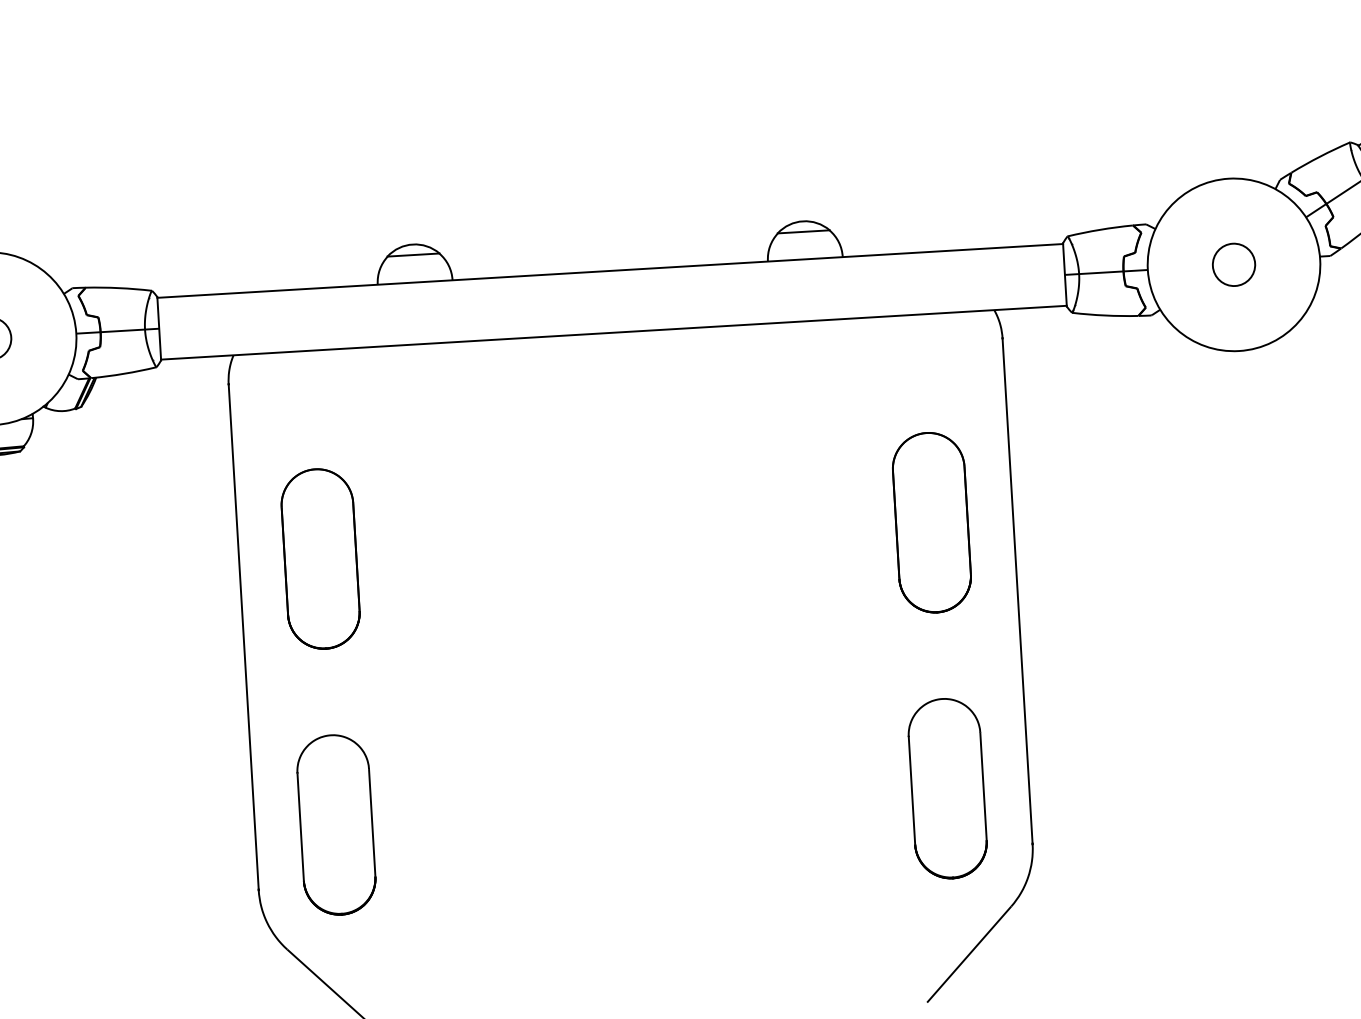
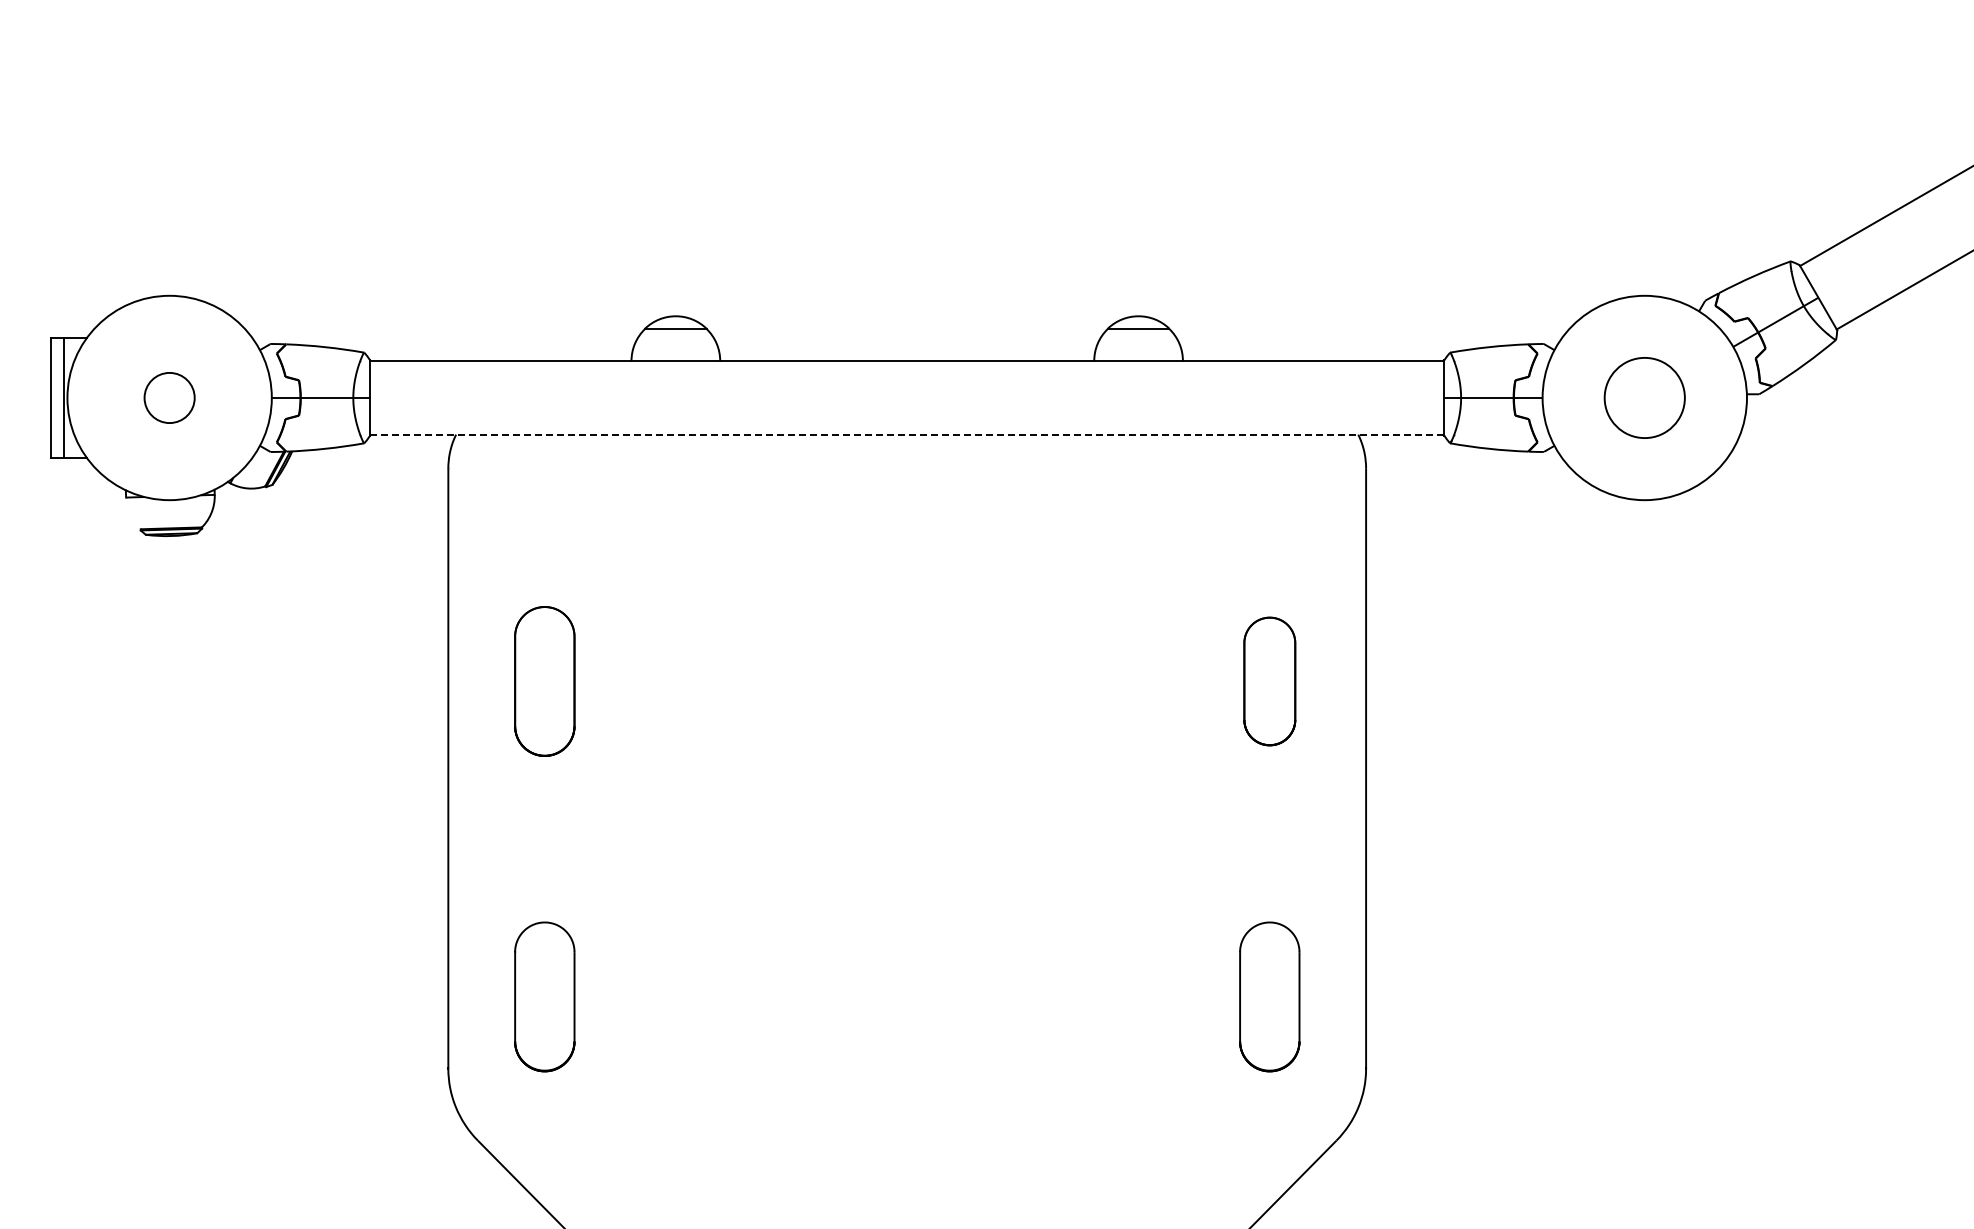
circle: (1233, 264) -> (1644, 397), size x1.6
line: (613, 332) -> (906, 434), solid -> dashed
part: (931, 522) -> (1269, 681), size x0.6
part: (320, 559) -> (544, 681), size x0.7
part: (947, 788) -> (1269, 996), size x0.7
part: (336, 824) -> (544, 996), size x0.7

